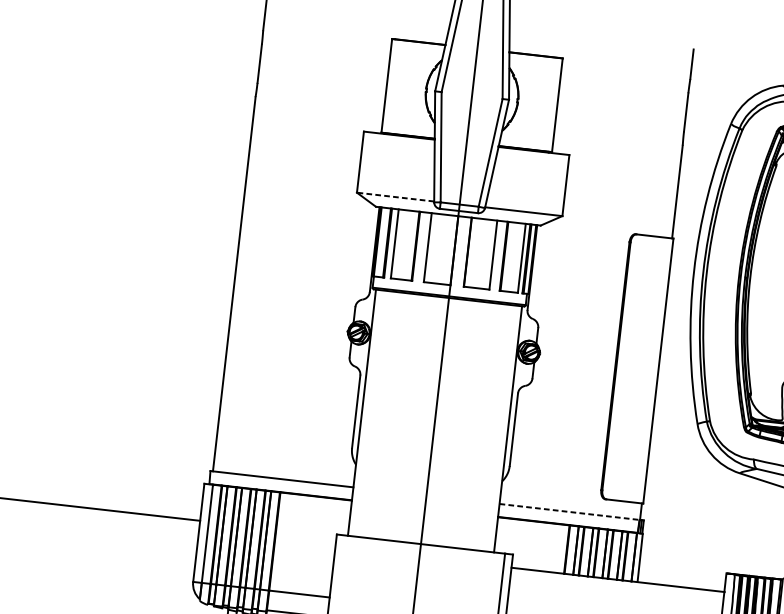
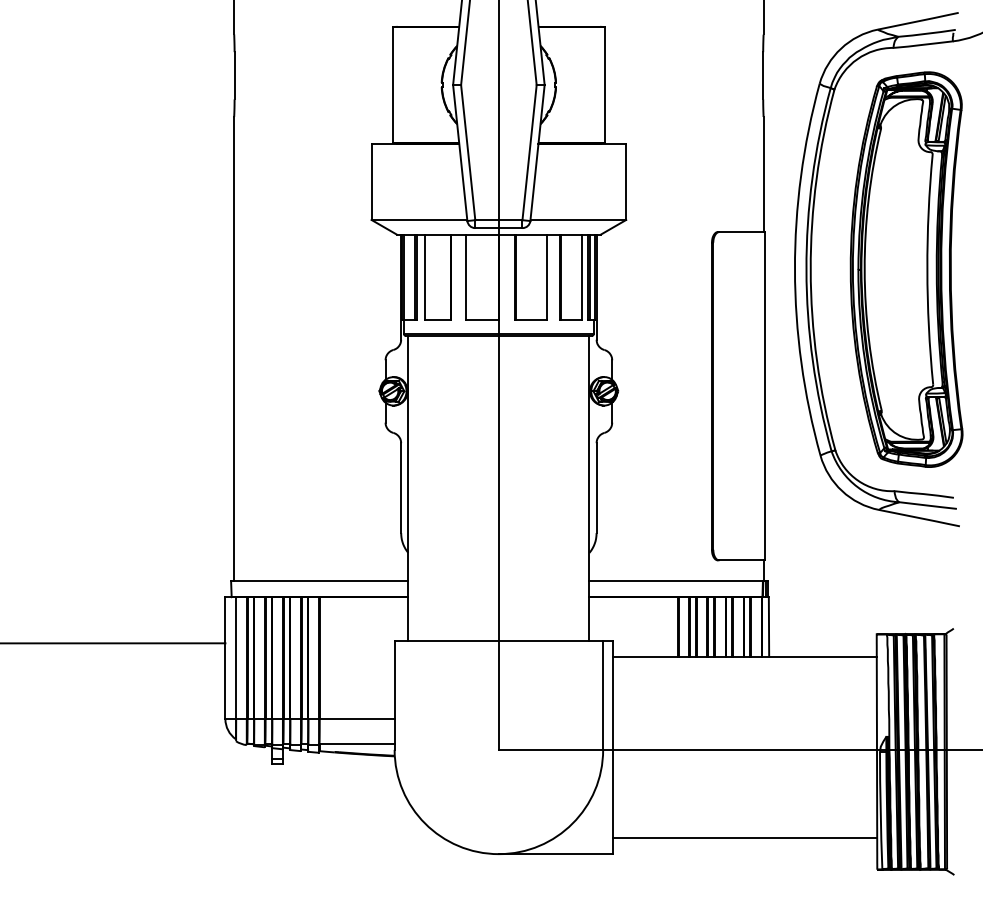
line: (395, 196) -> (419, 219), dashed -> solid
line: (569, 512) -> (676, 581), dashed -> solid

